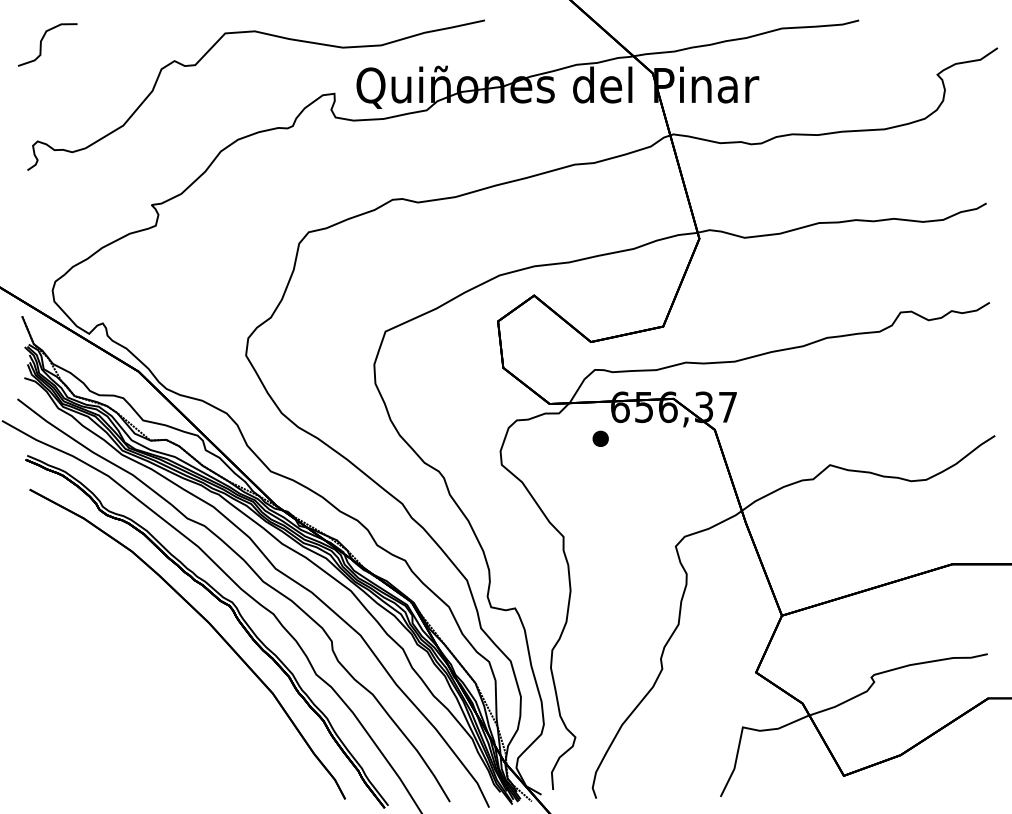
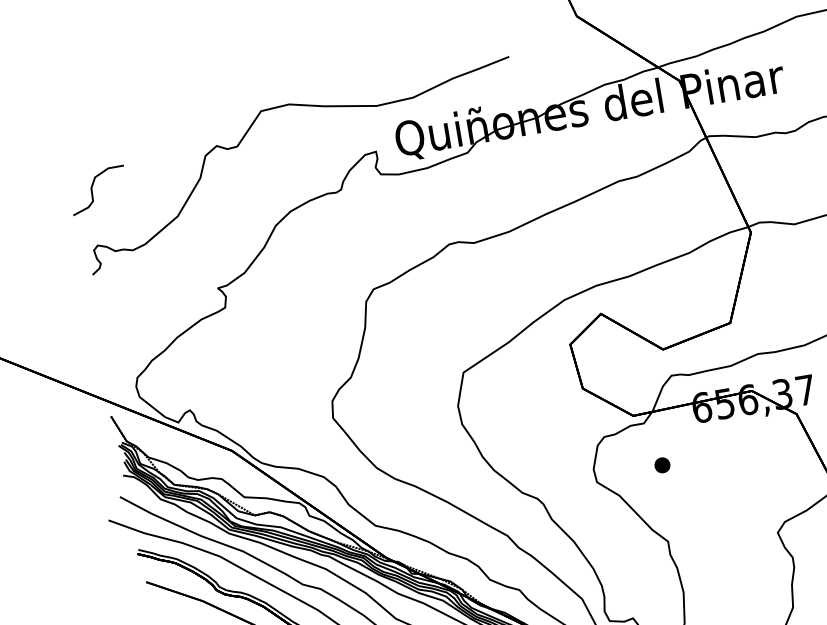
curve: (41, 44) -> (92, 190), moved
part: (600, 438) -> (662, 465), moved

